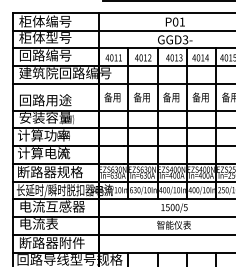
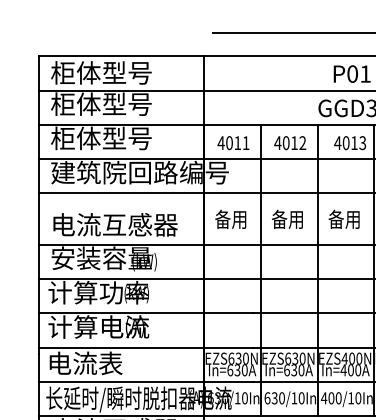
text: (52, 21) -> (115, 72), 柜体编号 -> 柜体型号
text: (38, 55) -> (88, 138), 回路编号 -> 柜体型号
text: (52, 100) -> (115, 225), 回路用途 -> 电流互感器
text: (50, 172) -> (111, 364), 断路器规格 -> 电流表

